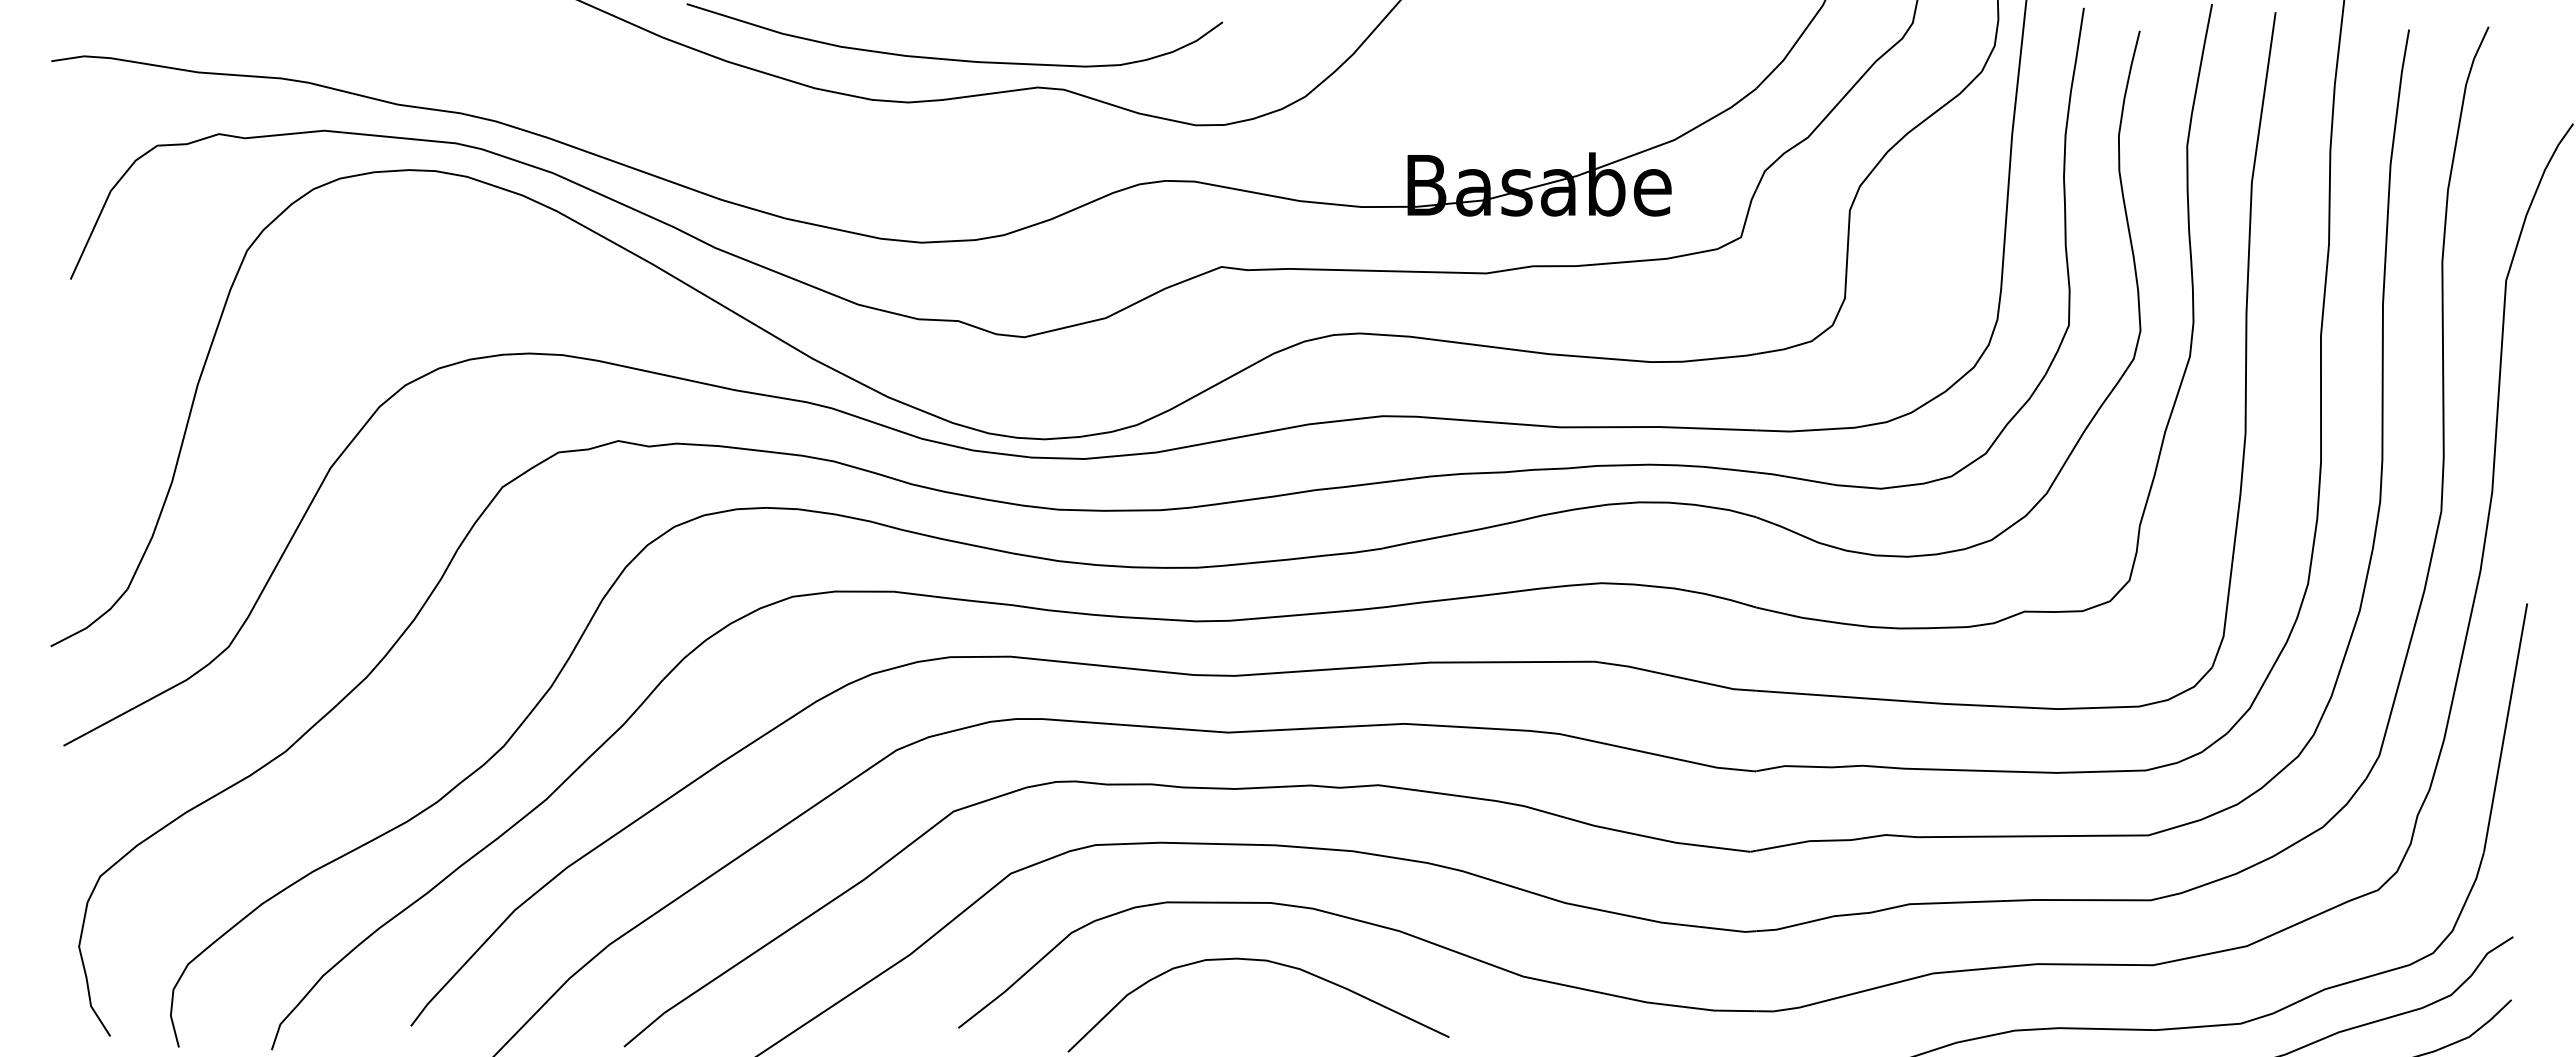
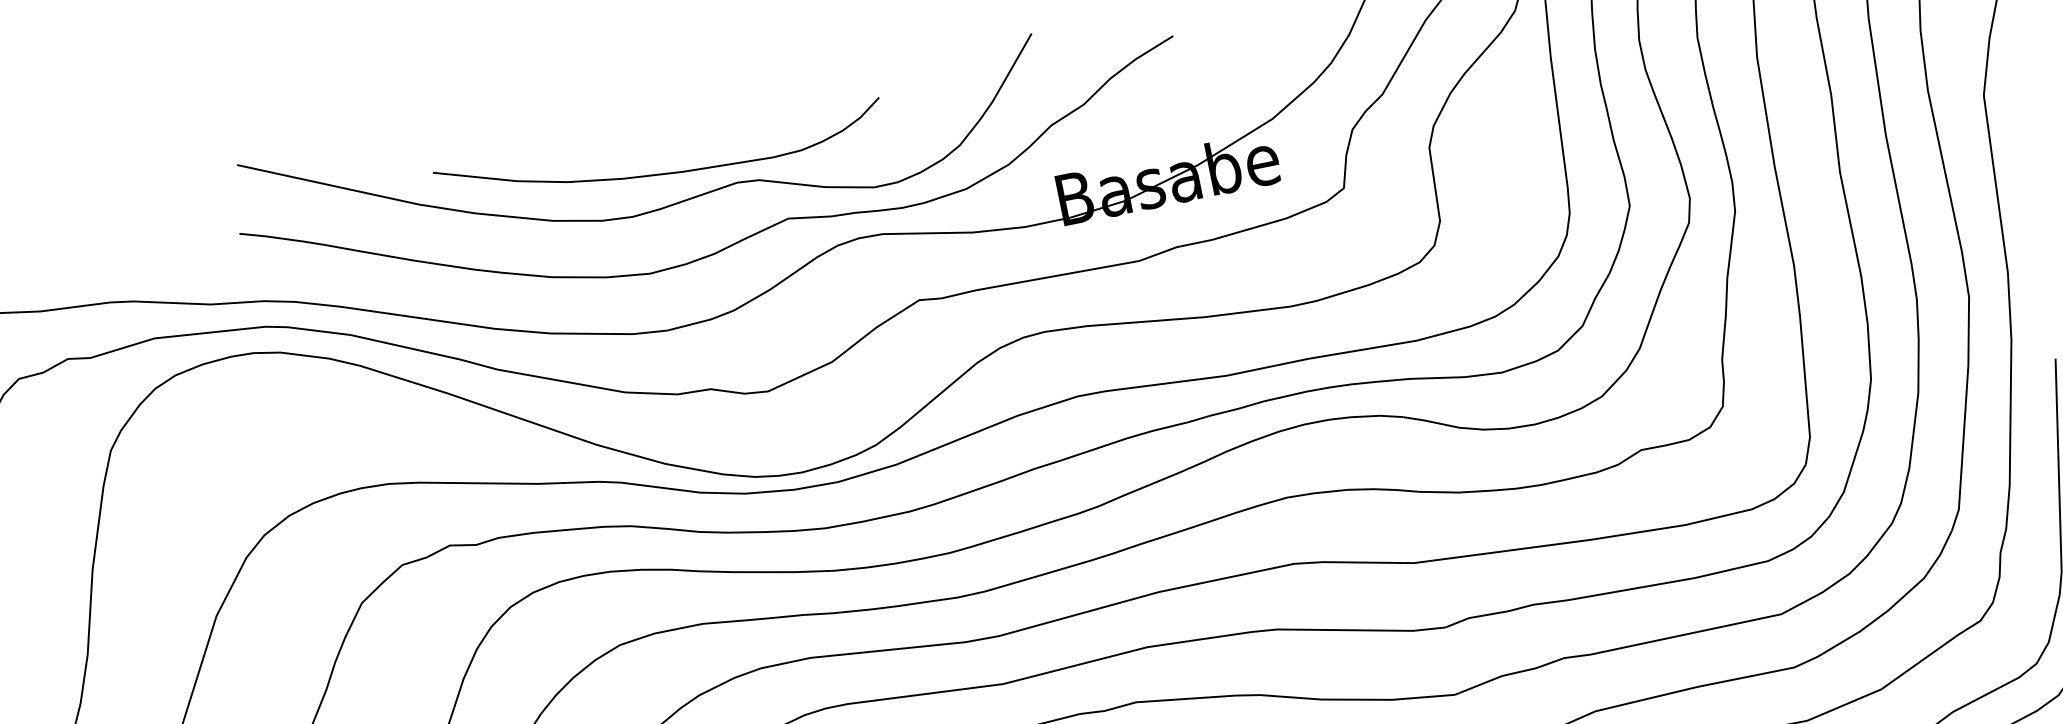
curve: (1025, 155) -> (738, 240), added

